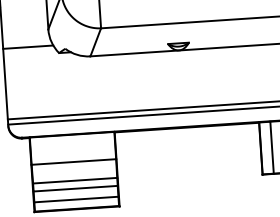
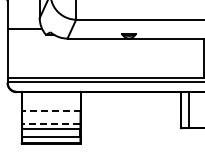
line: (72, 161) -> (50, 110), solid -> dashed
line: (73, 180) -> (50, 123), solid -> dashed

